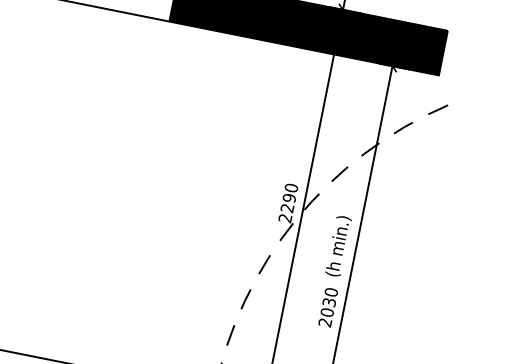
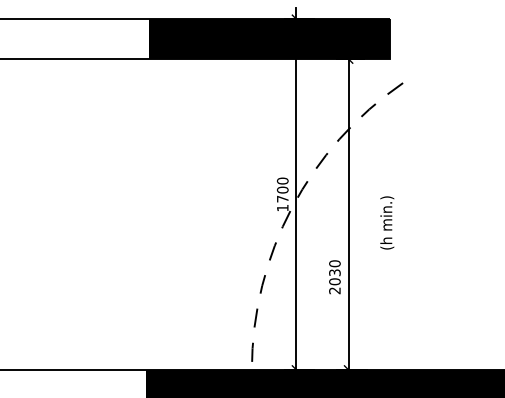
text: (287, 207) -> (282, 198), 2290 -> 1700
text: (338, 245) -> (387, 222), moved

